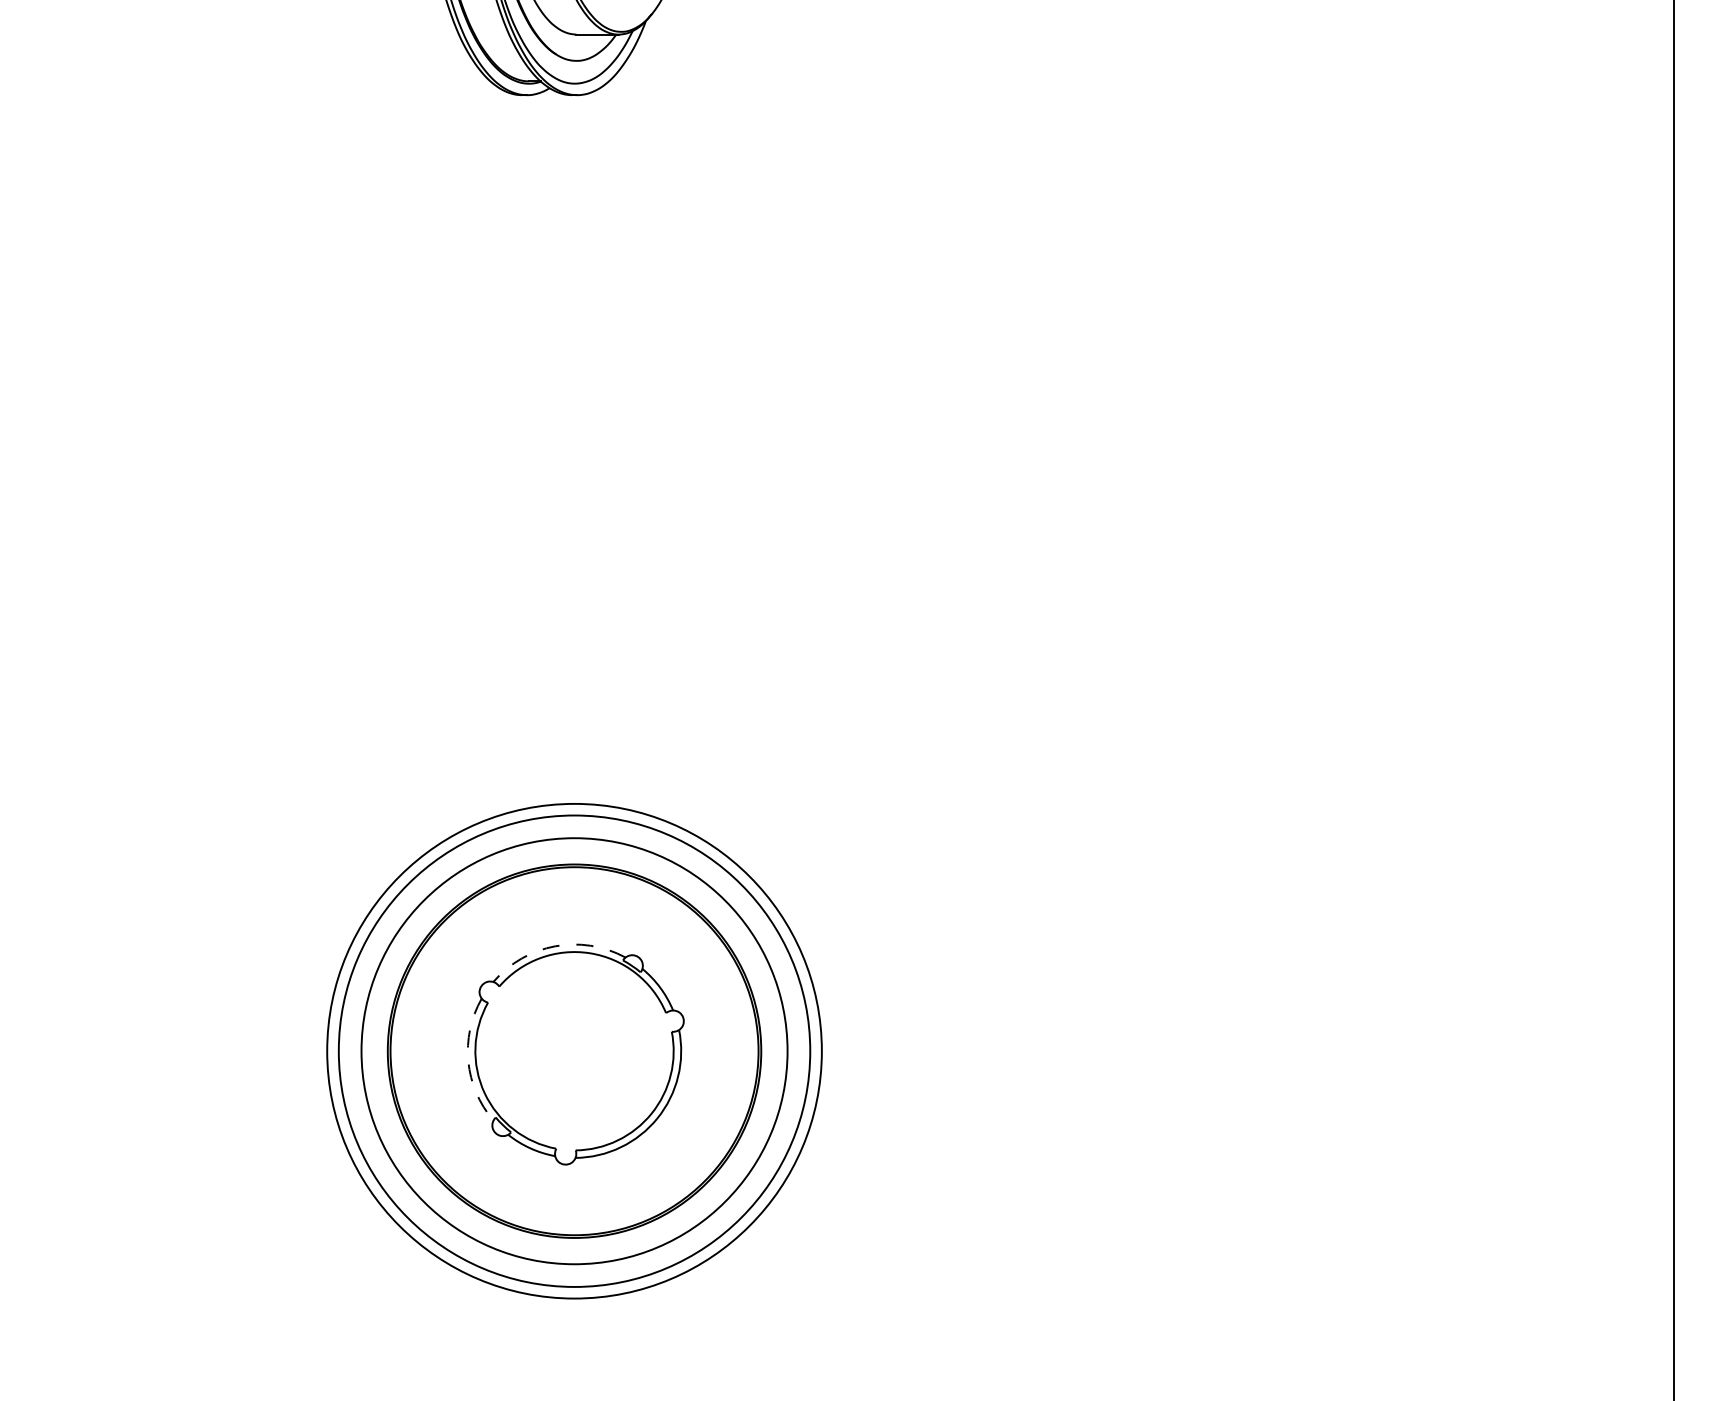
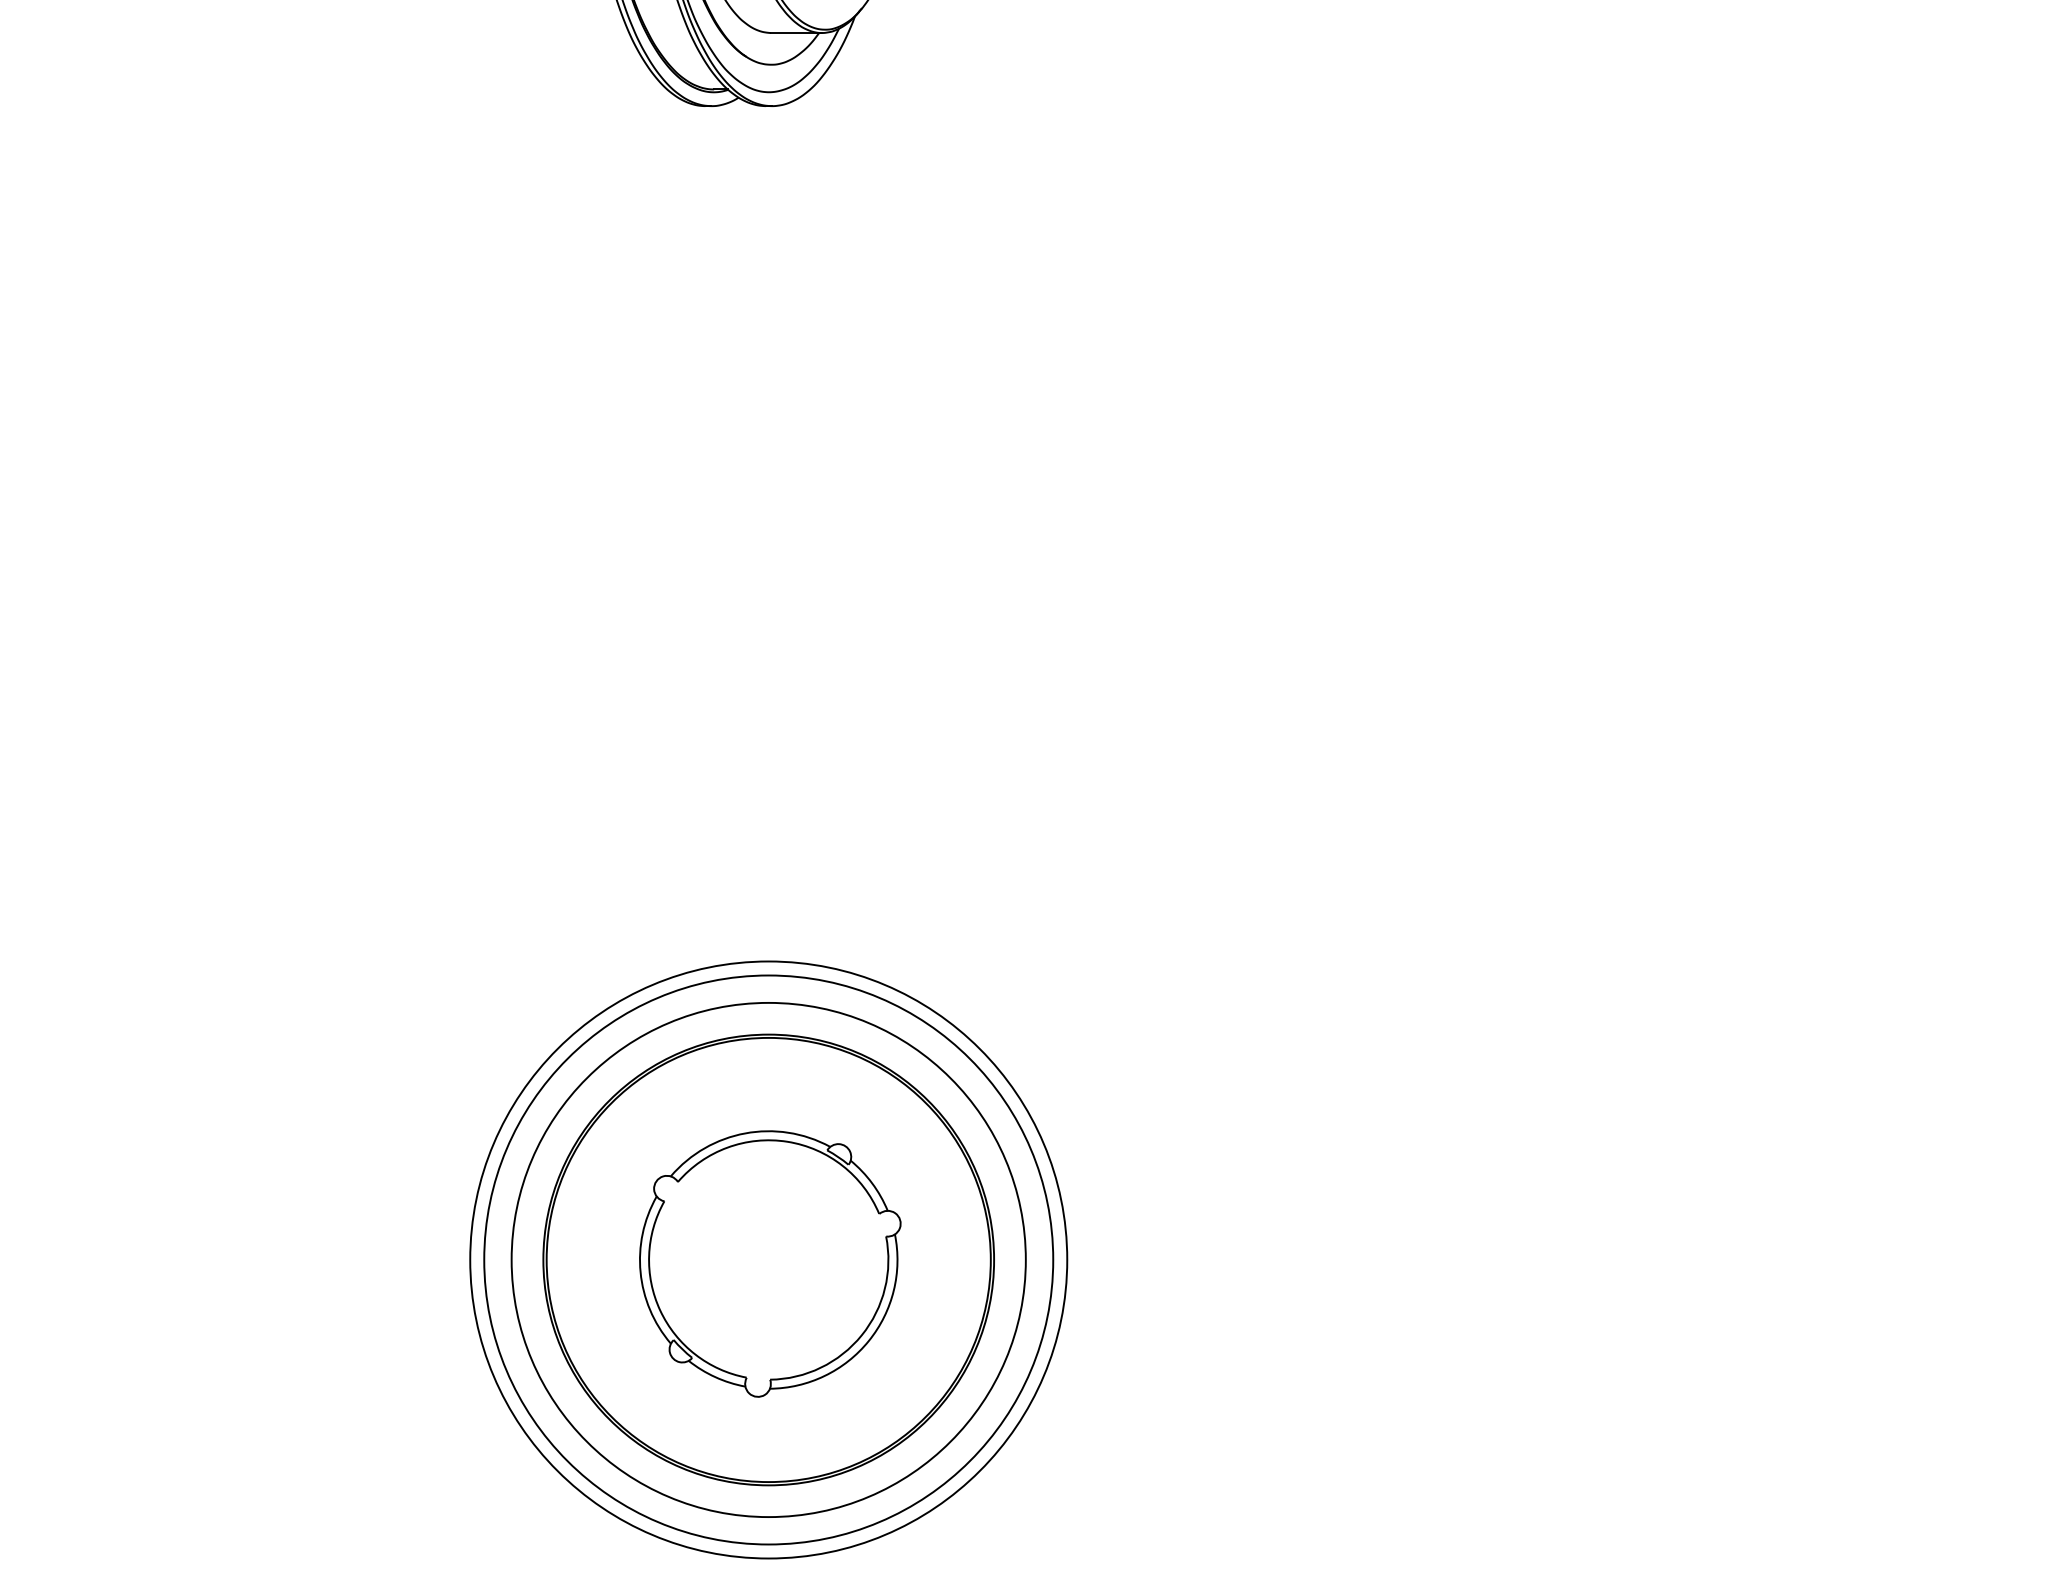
arc: (555, 946) -> (745, 1133), dashed -> solid
arc: (468, 1061) -> (640, 1272), dashed -> solid

